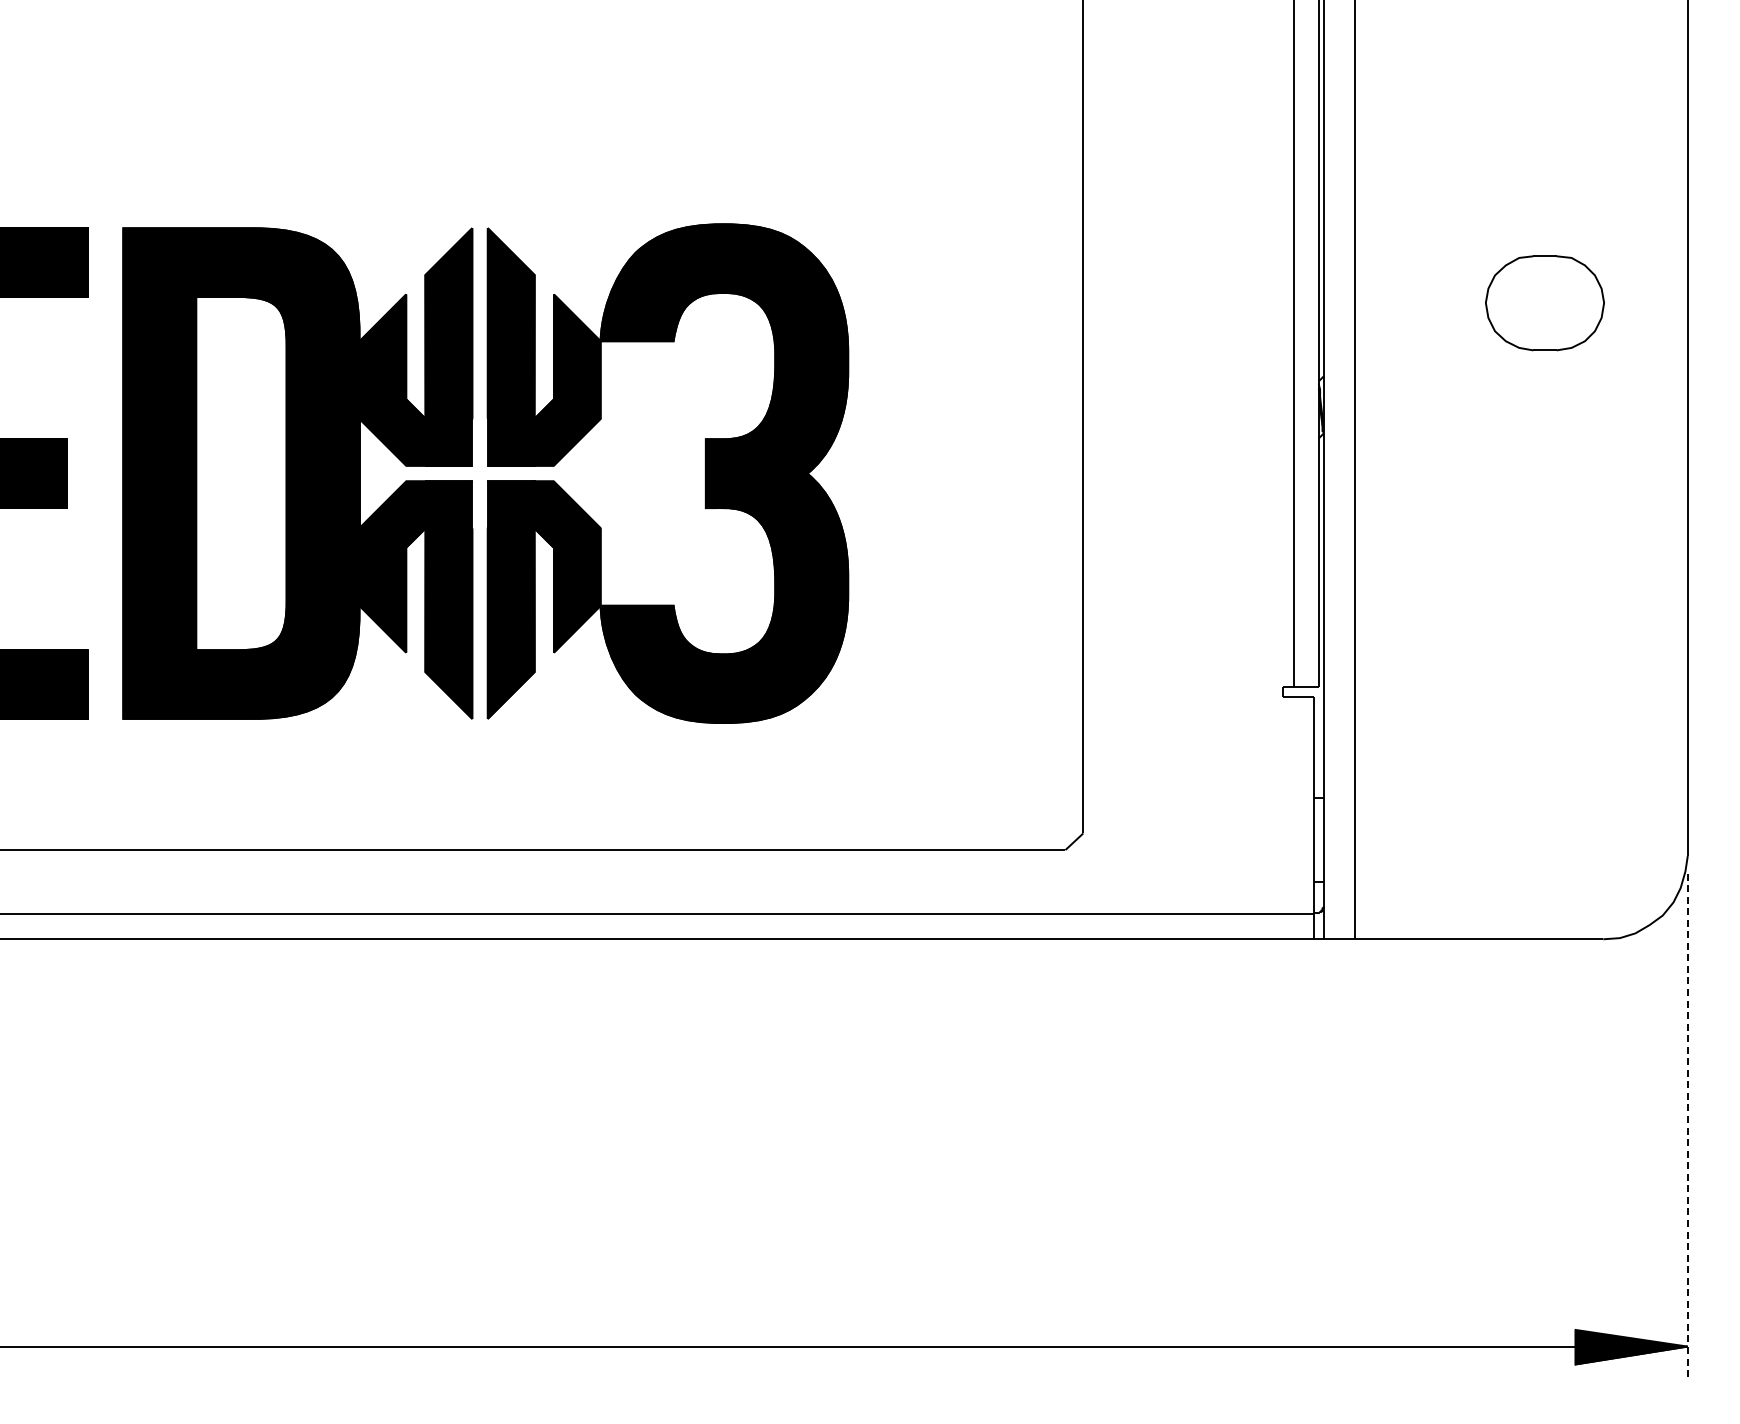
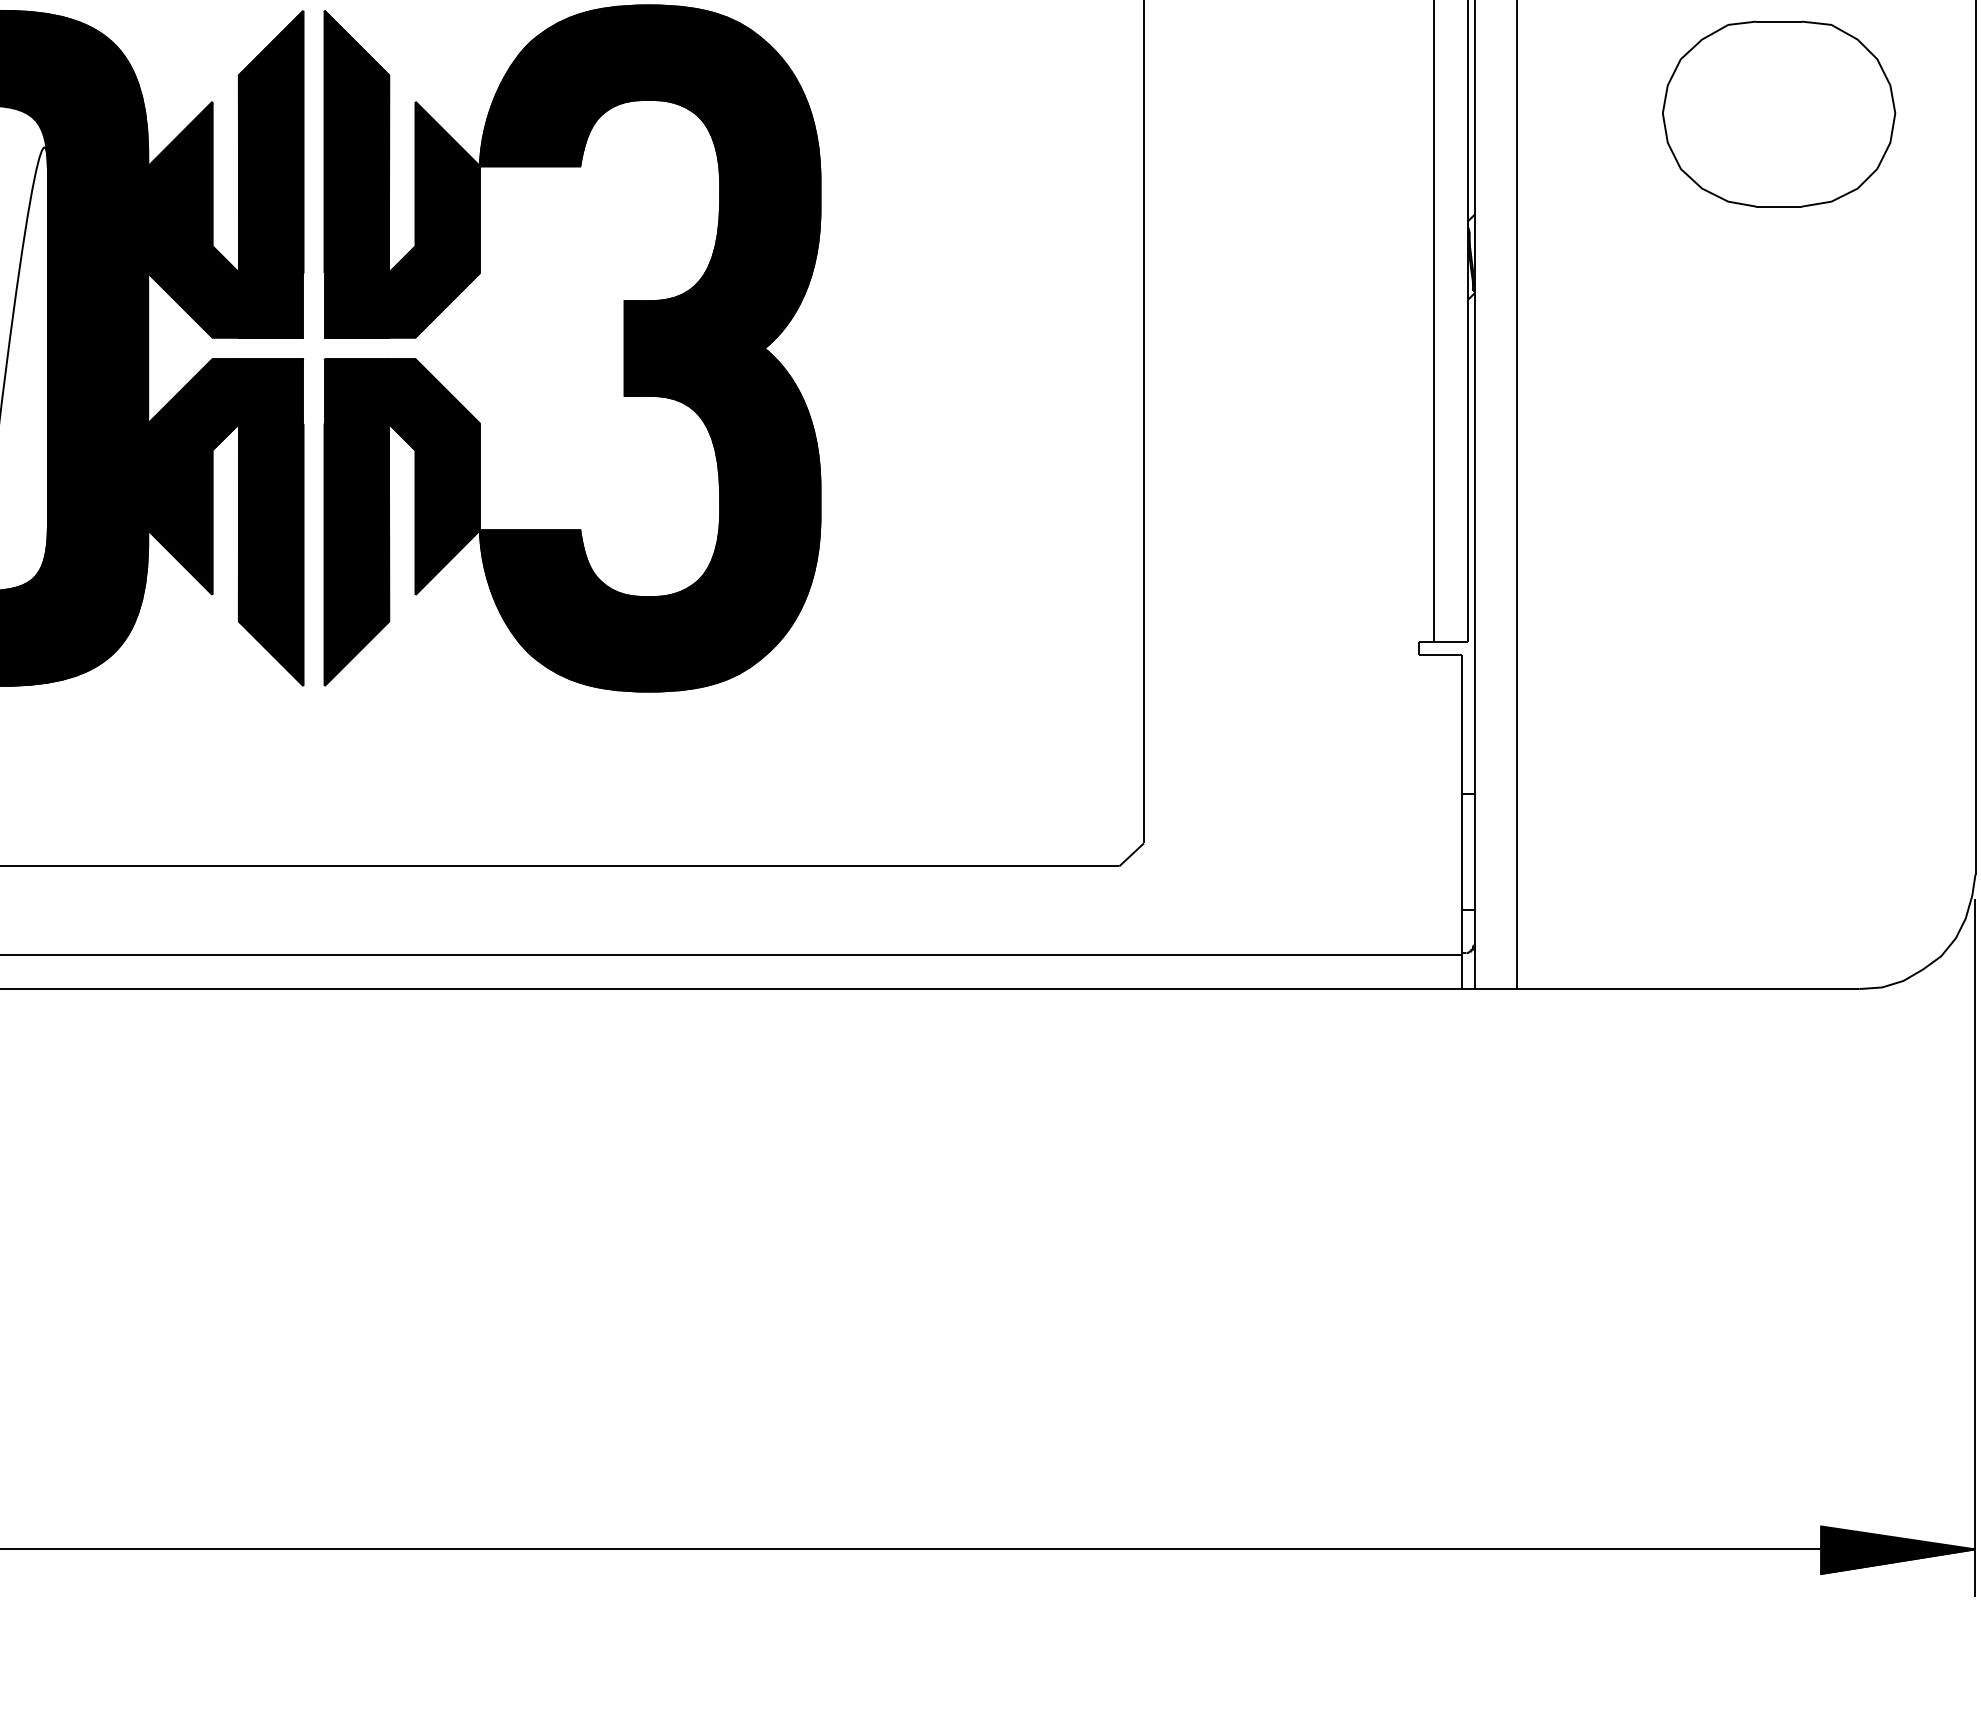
part: (1544, 303) -> (1778, 114), size x1.43
line: (1687, 1127) -> (1975, 1247), dashed -> solid

